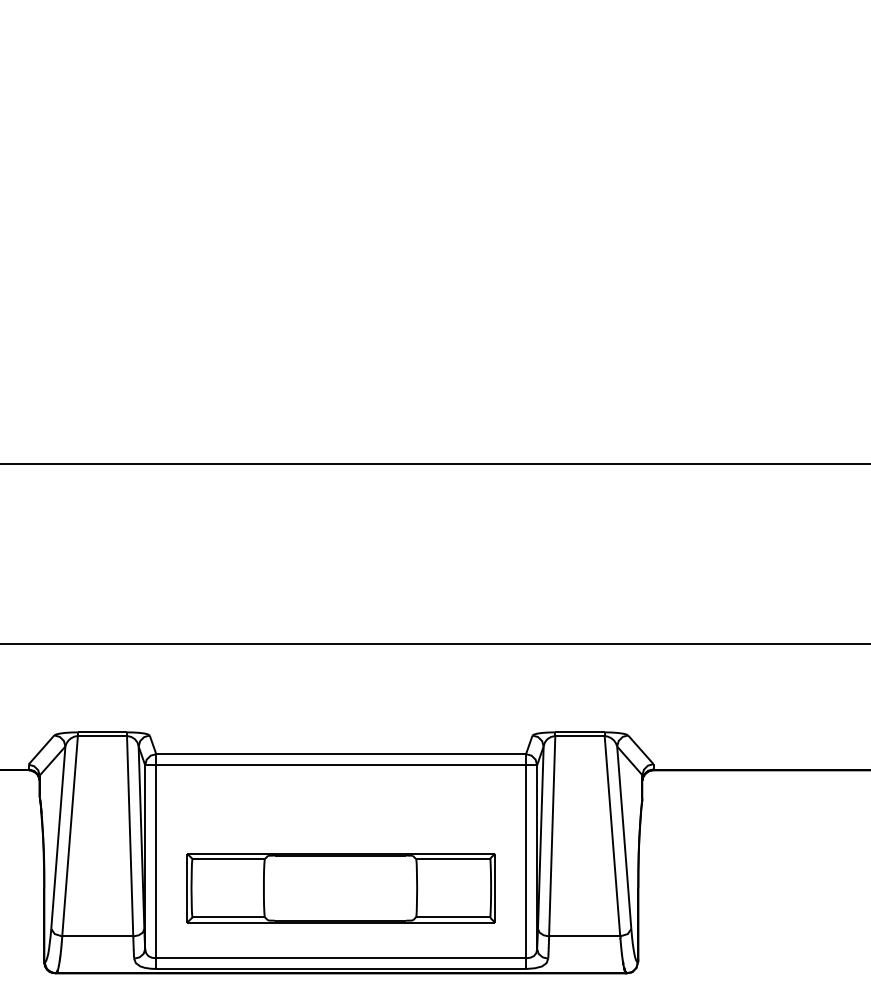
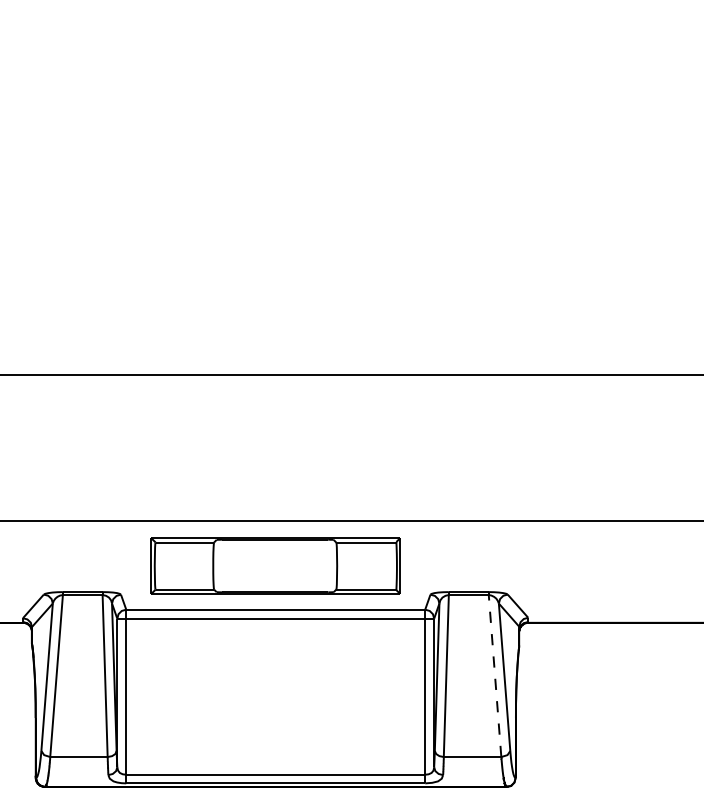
line: (613, 835) -> (495, 675), solid -> dashed
part: (340, 887) -> (275, 565), moved

